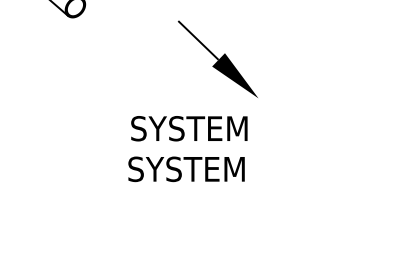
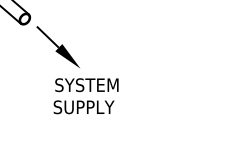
part: (216, 57) -> (57, 46), moved
text: (195, 169) -> (90, 107), SYSTEM -> SUPPLY

